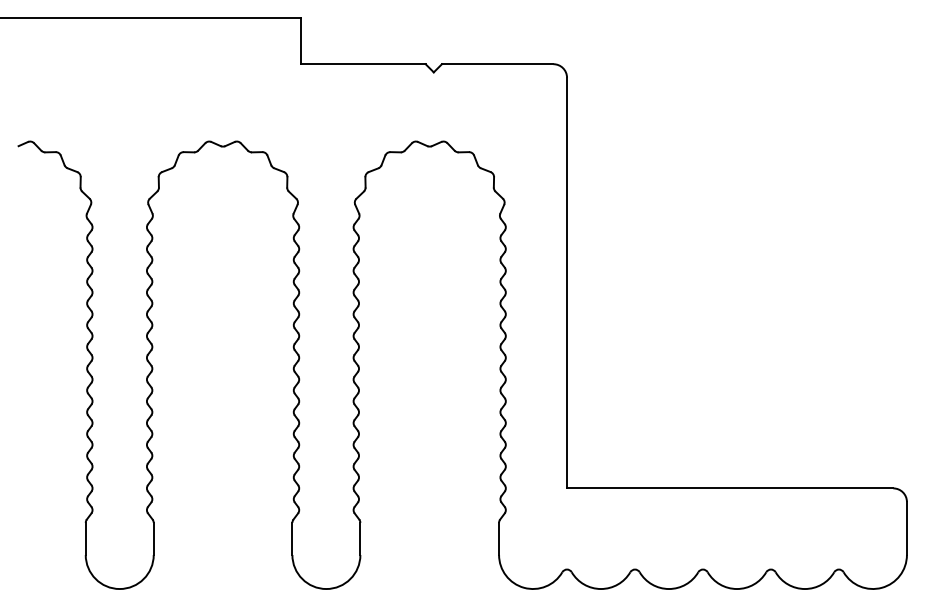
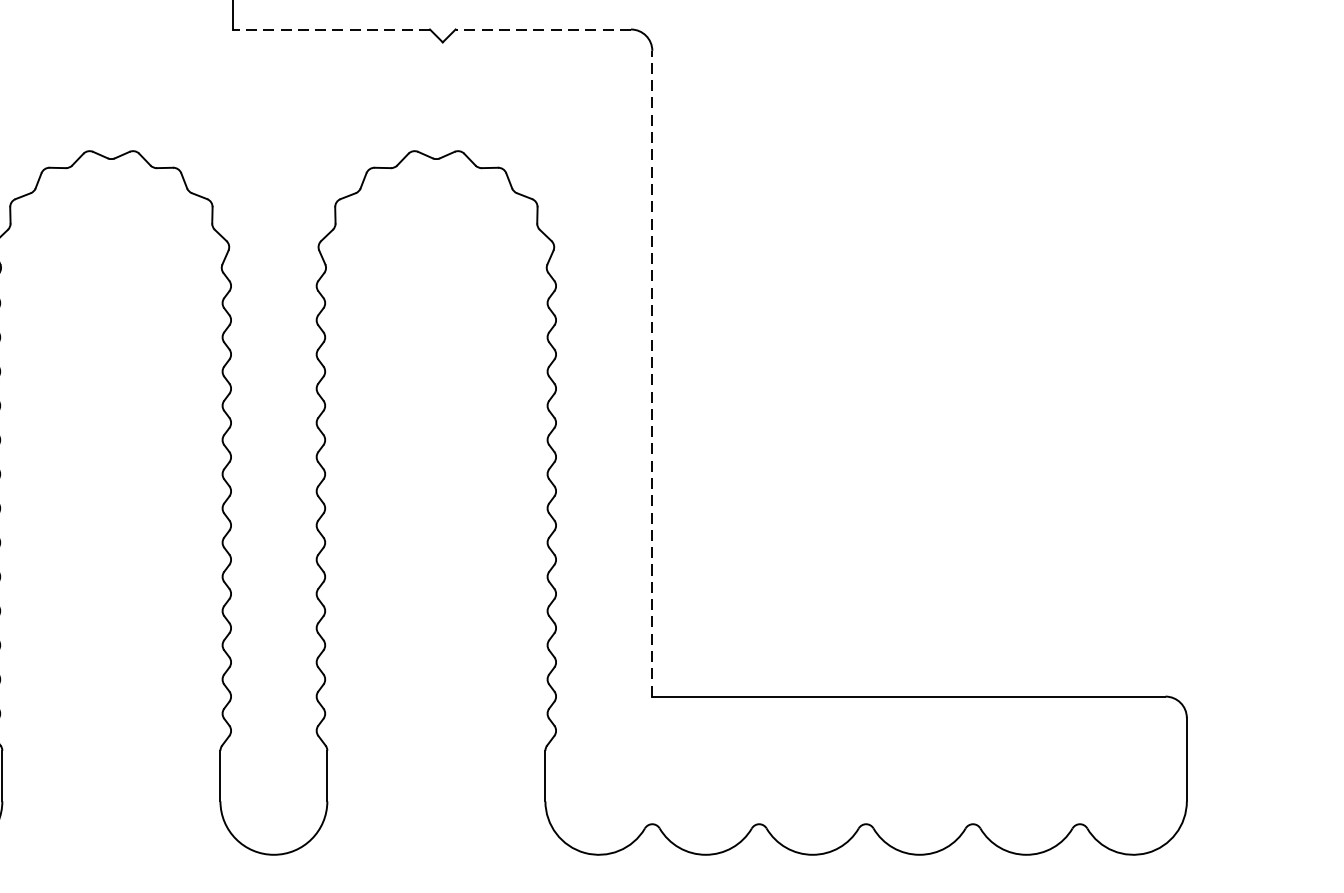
line: (363, 64) -> (332, 29), solid -> dashed
line: (497, 64) -> (542, 29), solid -> dashed
line: (567, 282) -> (653, 372), solid -> dashed

